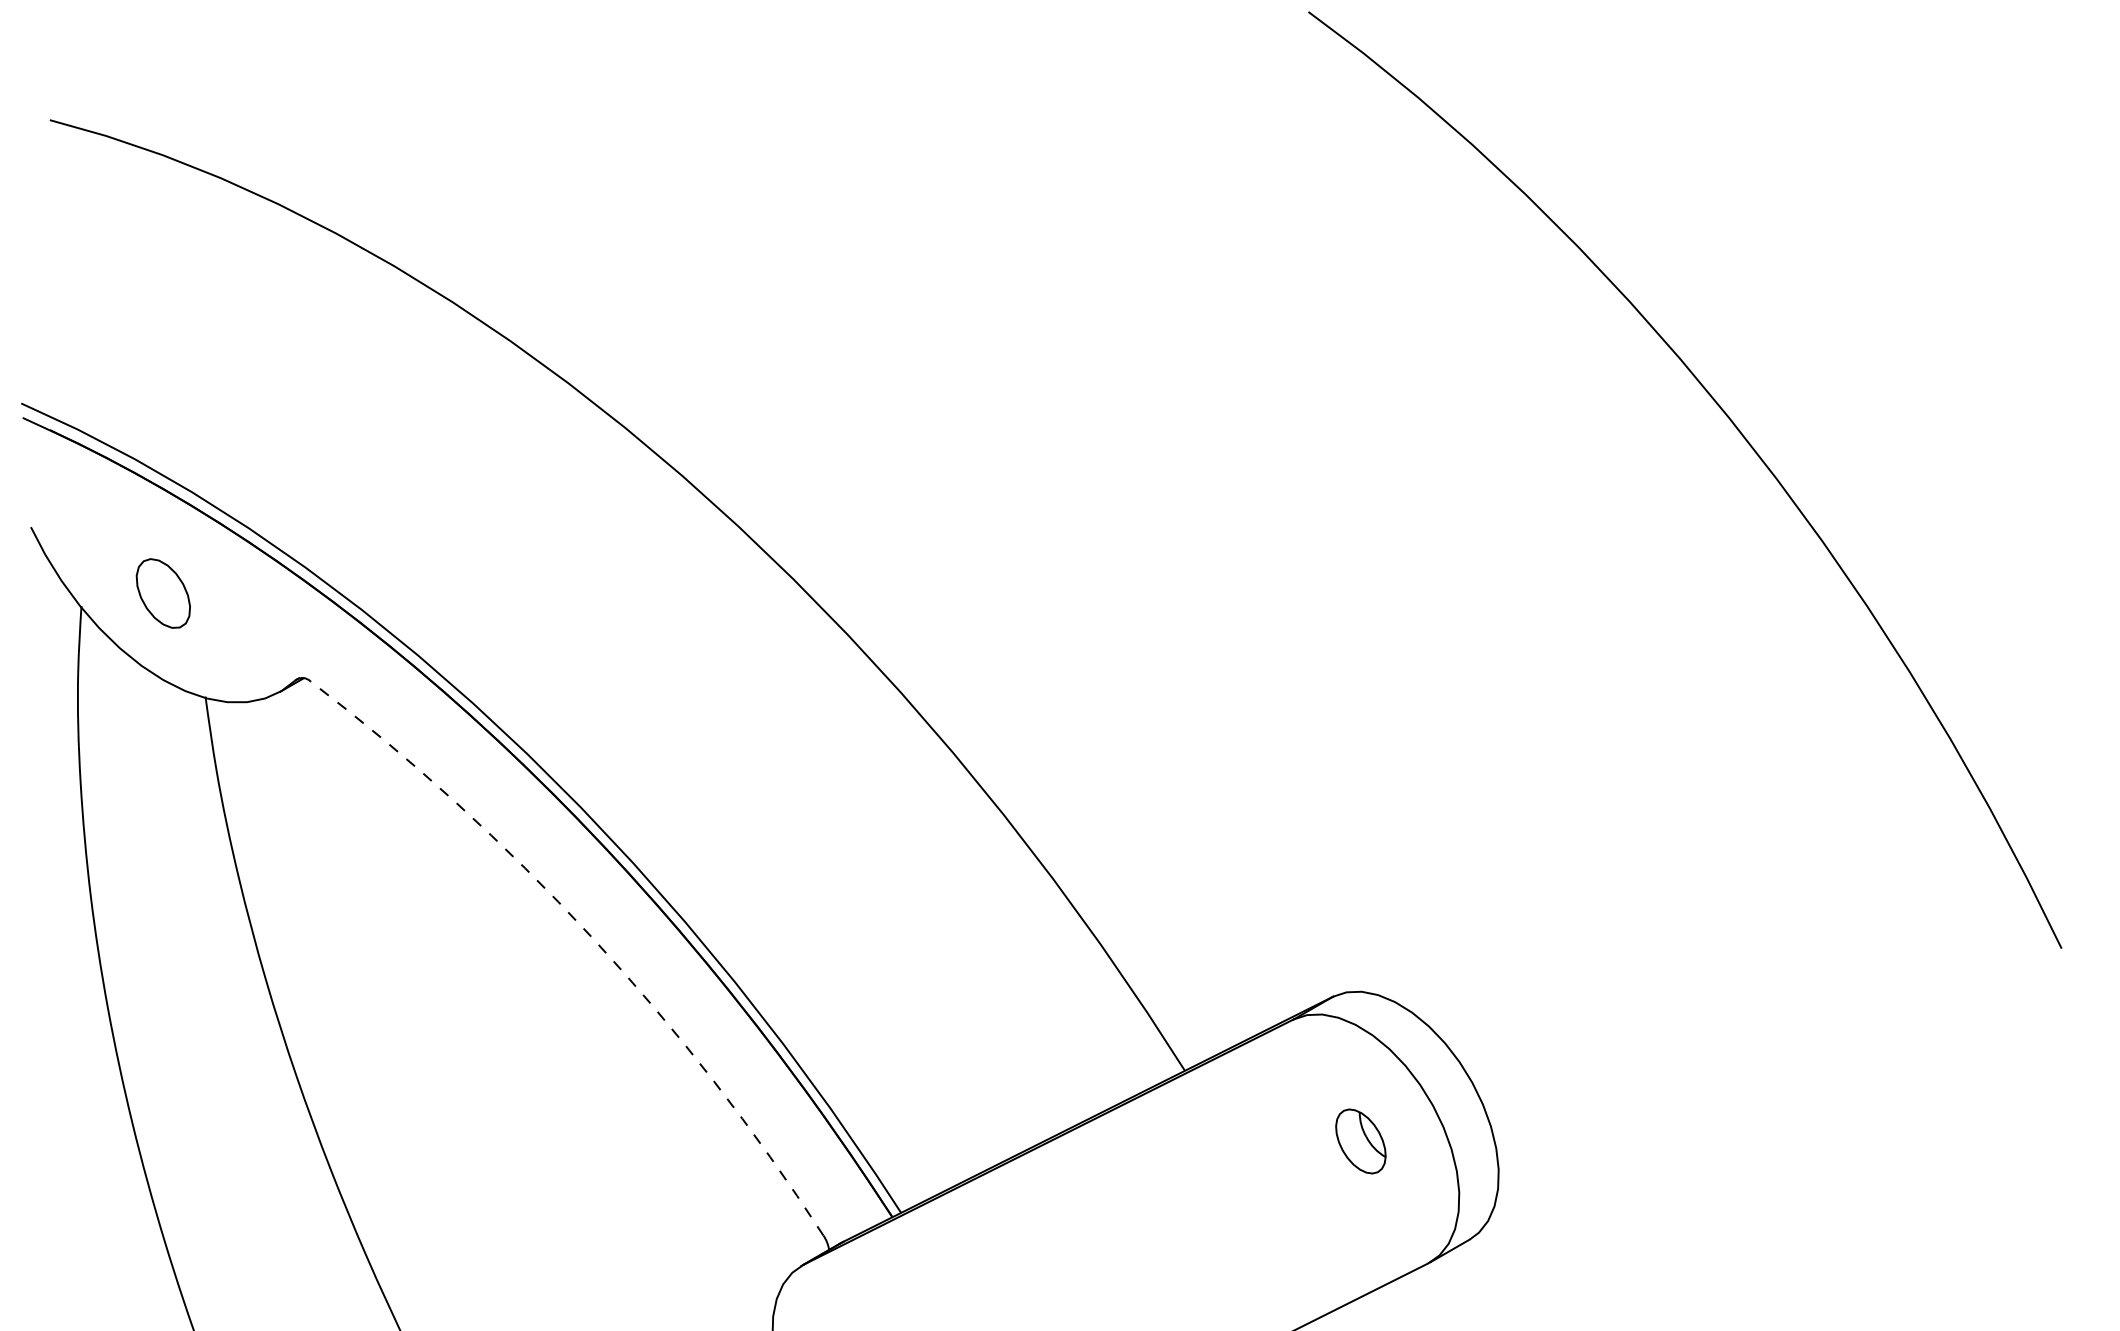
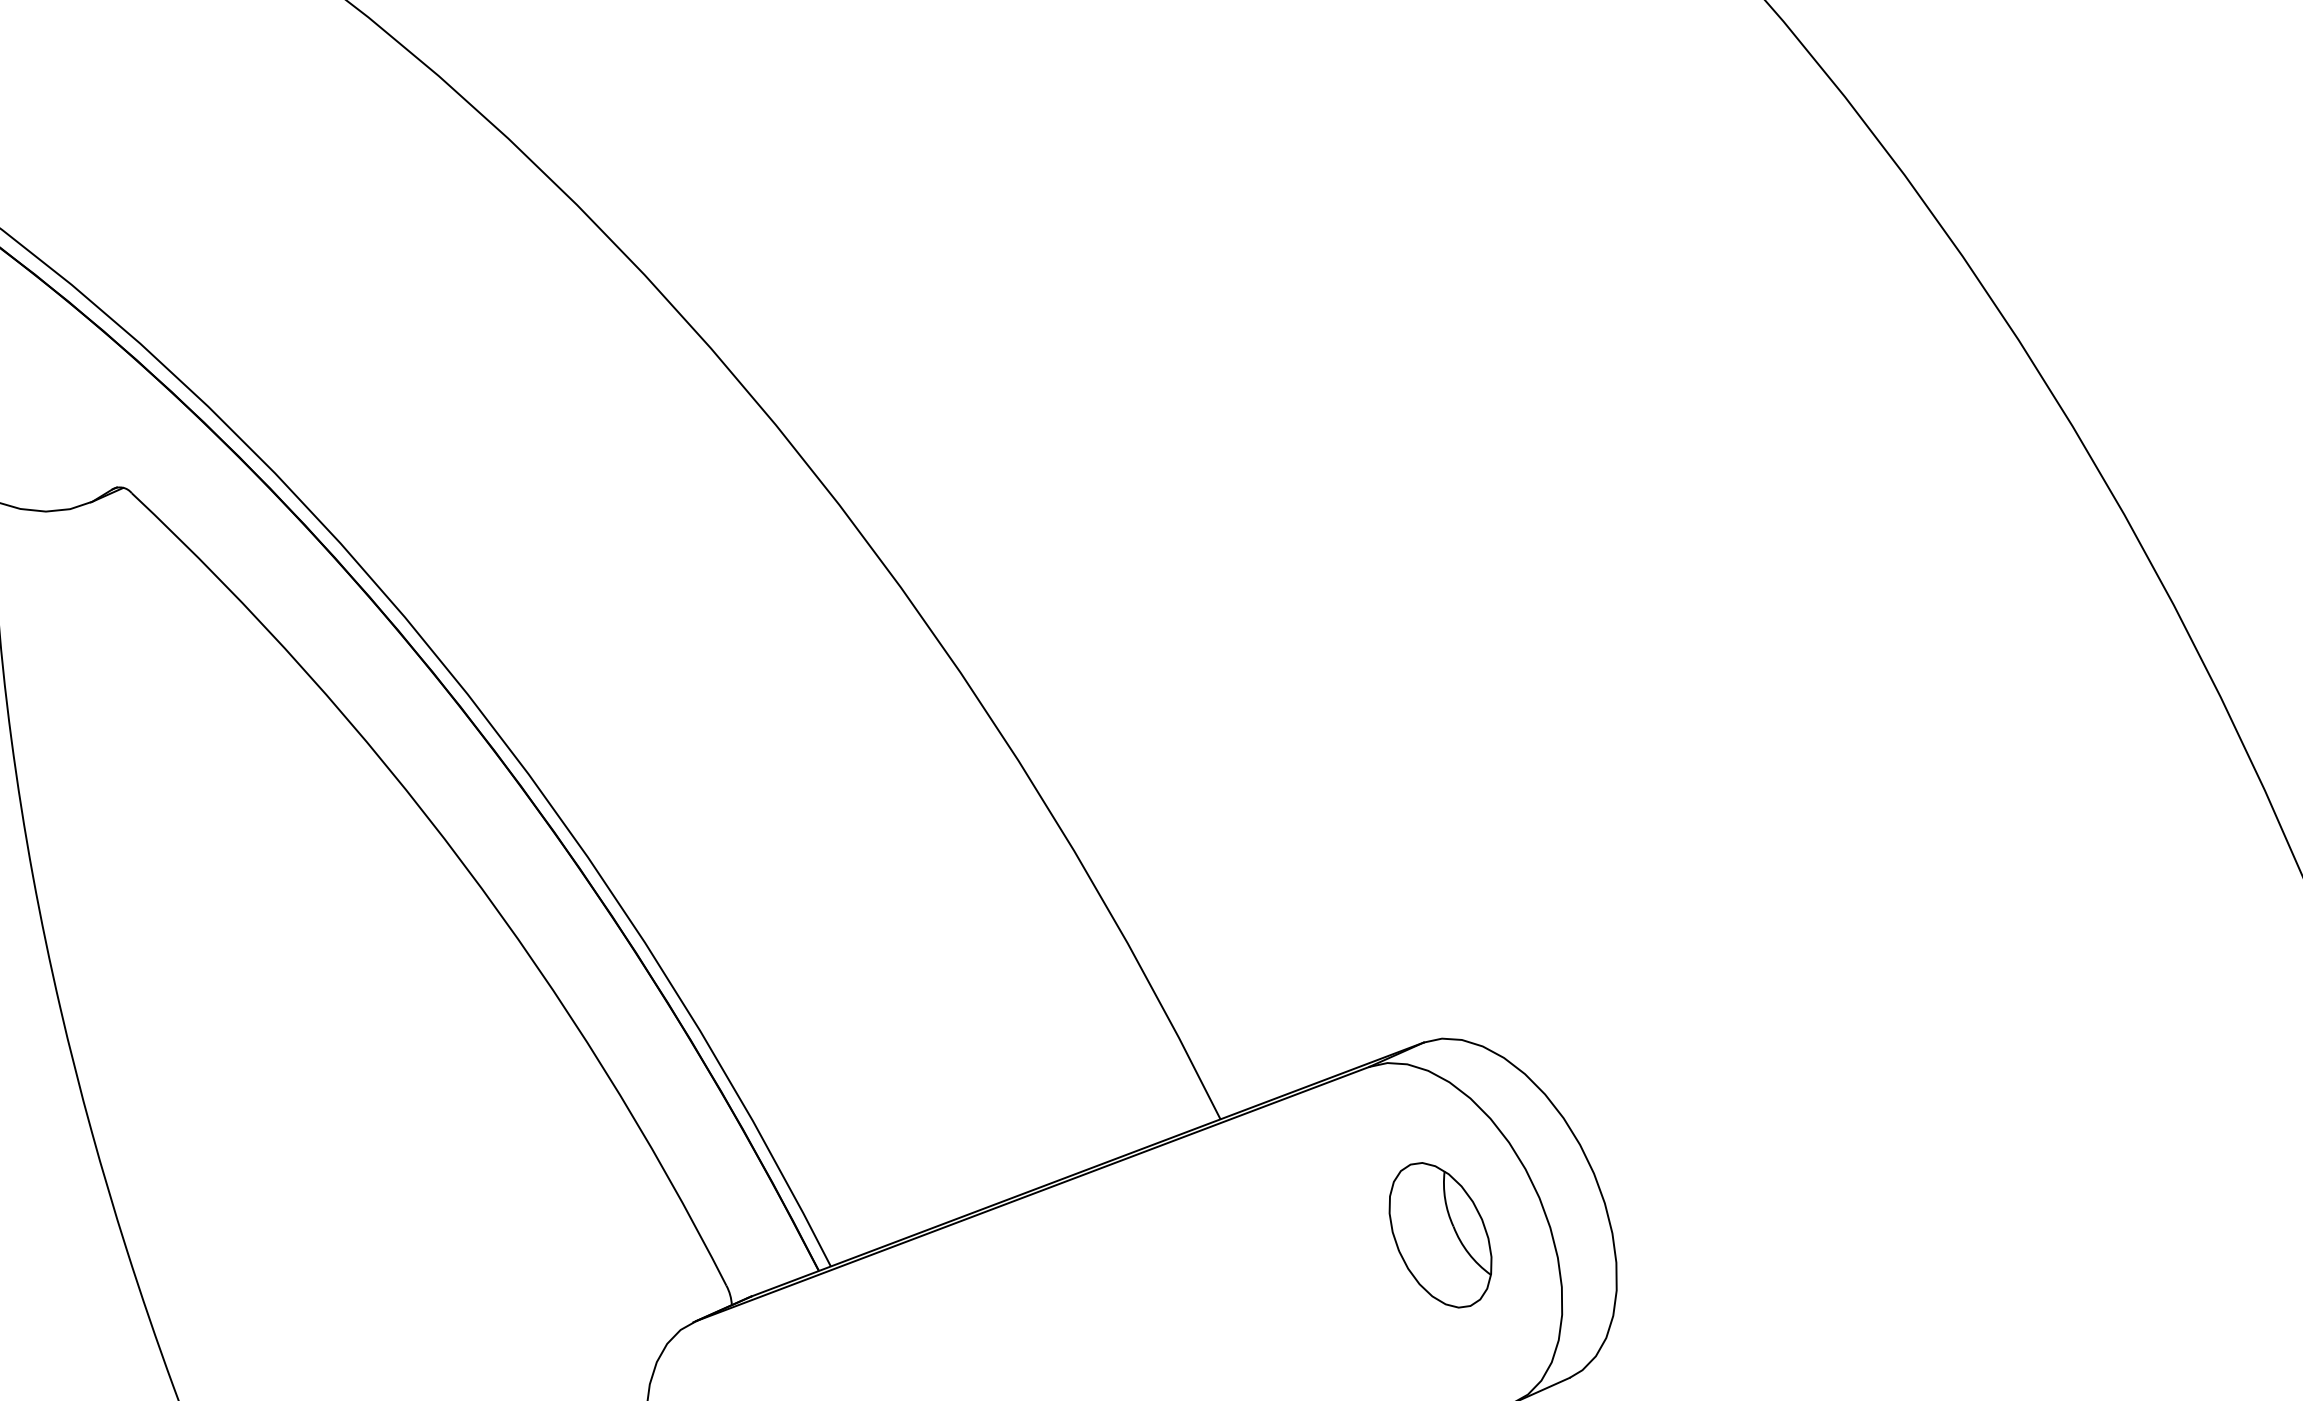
arc: (591, 936) -> (463, 863), dashed -> solid
part: (1360, 1141) -> (1440, 1235), size x1.67

